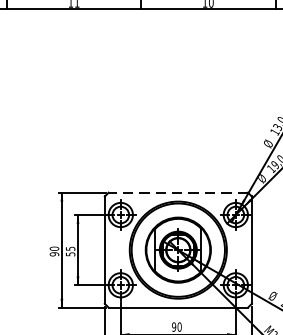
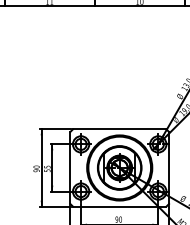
line: (178, 192) -> (119, 129), dashed -> solid

